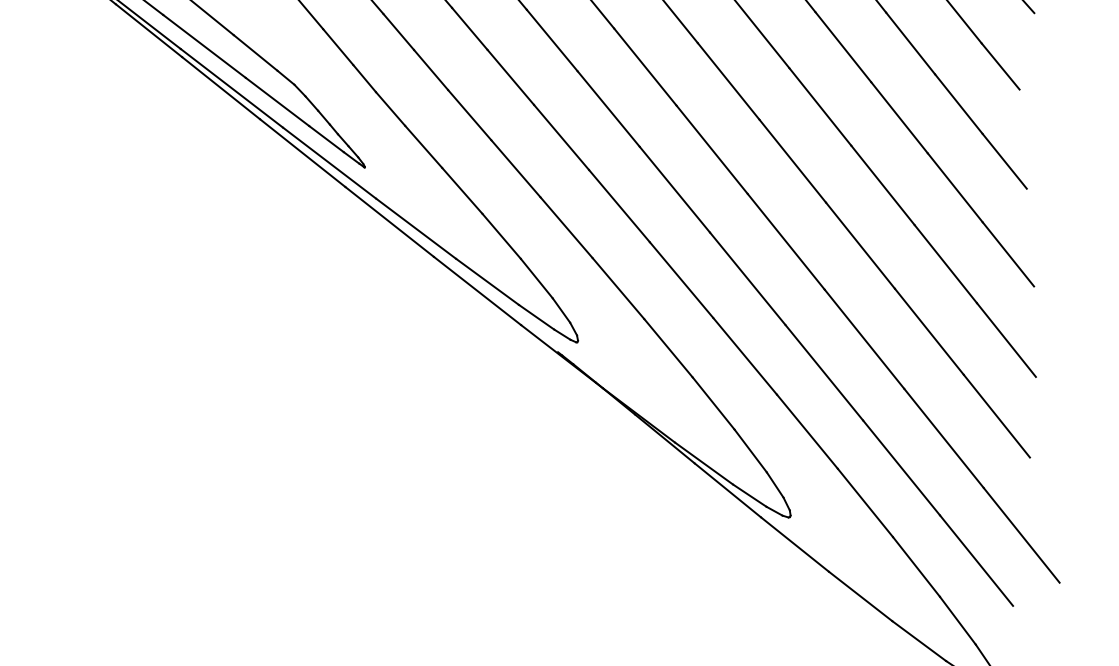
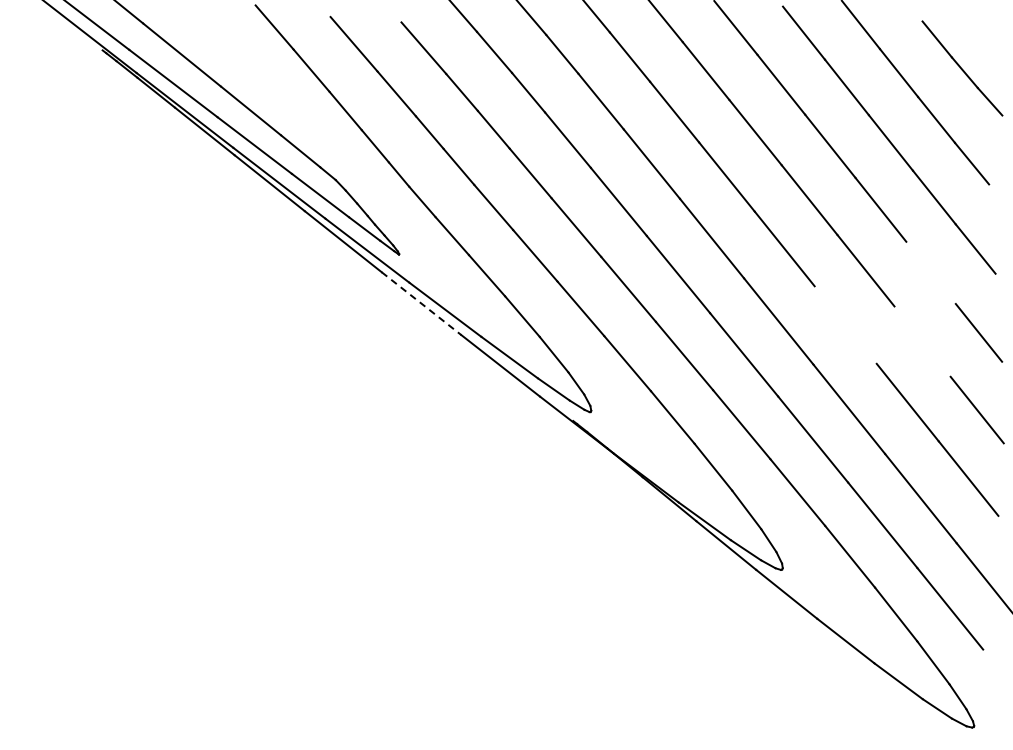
line: (954, 187) -> (930, 272), removed
line: (389, 221) -> (421, 303), solid -> dashed
line: (860, 245) -> (845, 324), removed
line: (945, 263) -> (922, 341), removed

